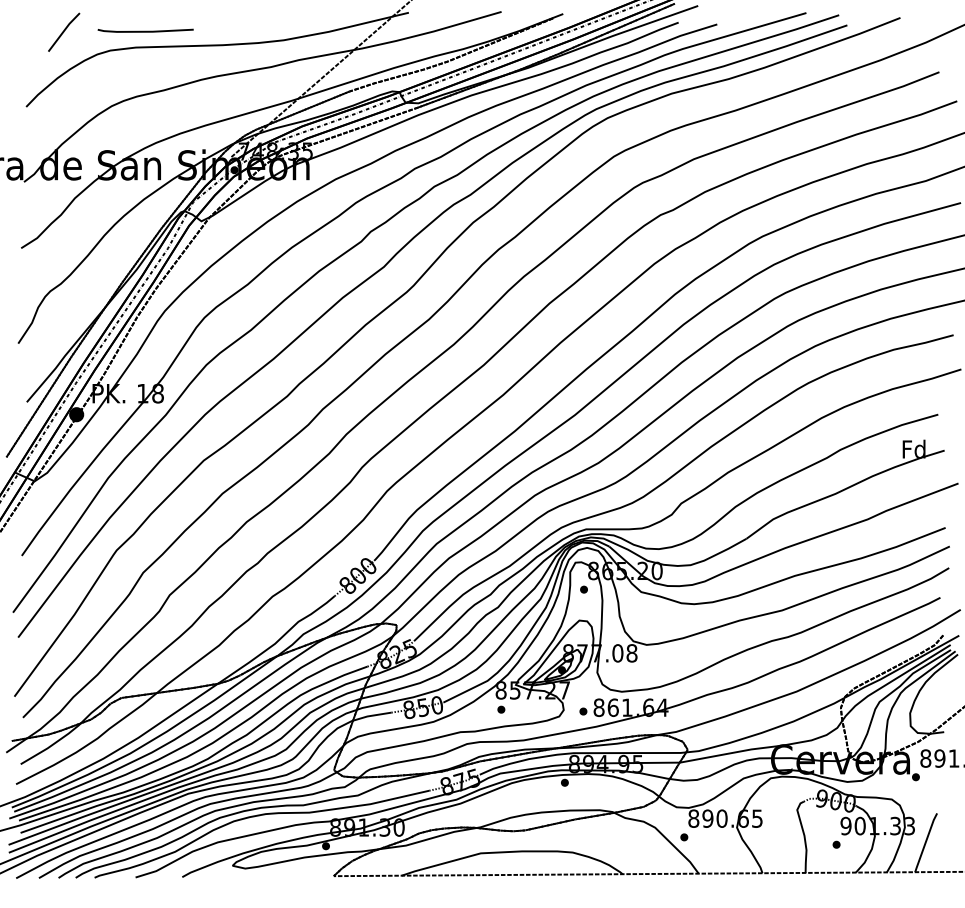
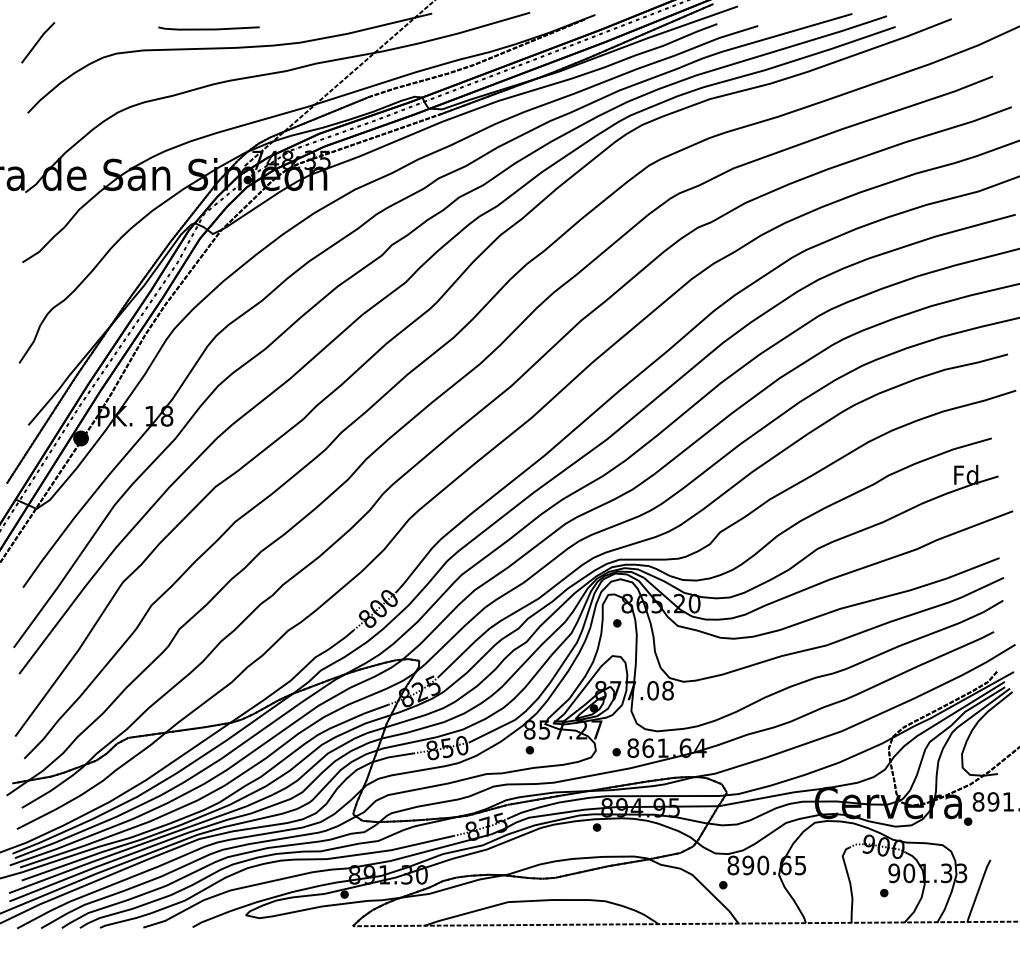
line: (145, 30) -> (208, 28), moved
line: (64, 31) -> (38, 41), moved

